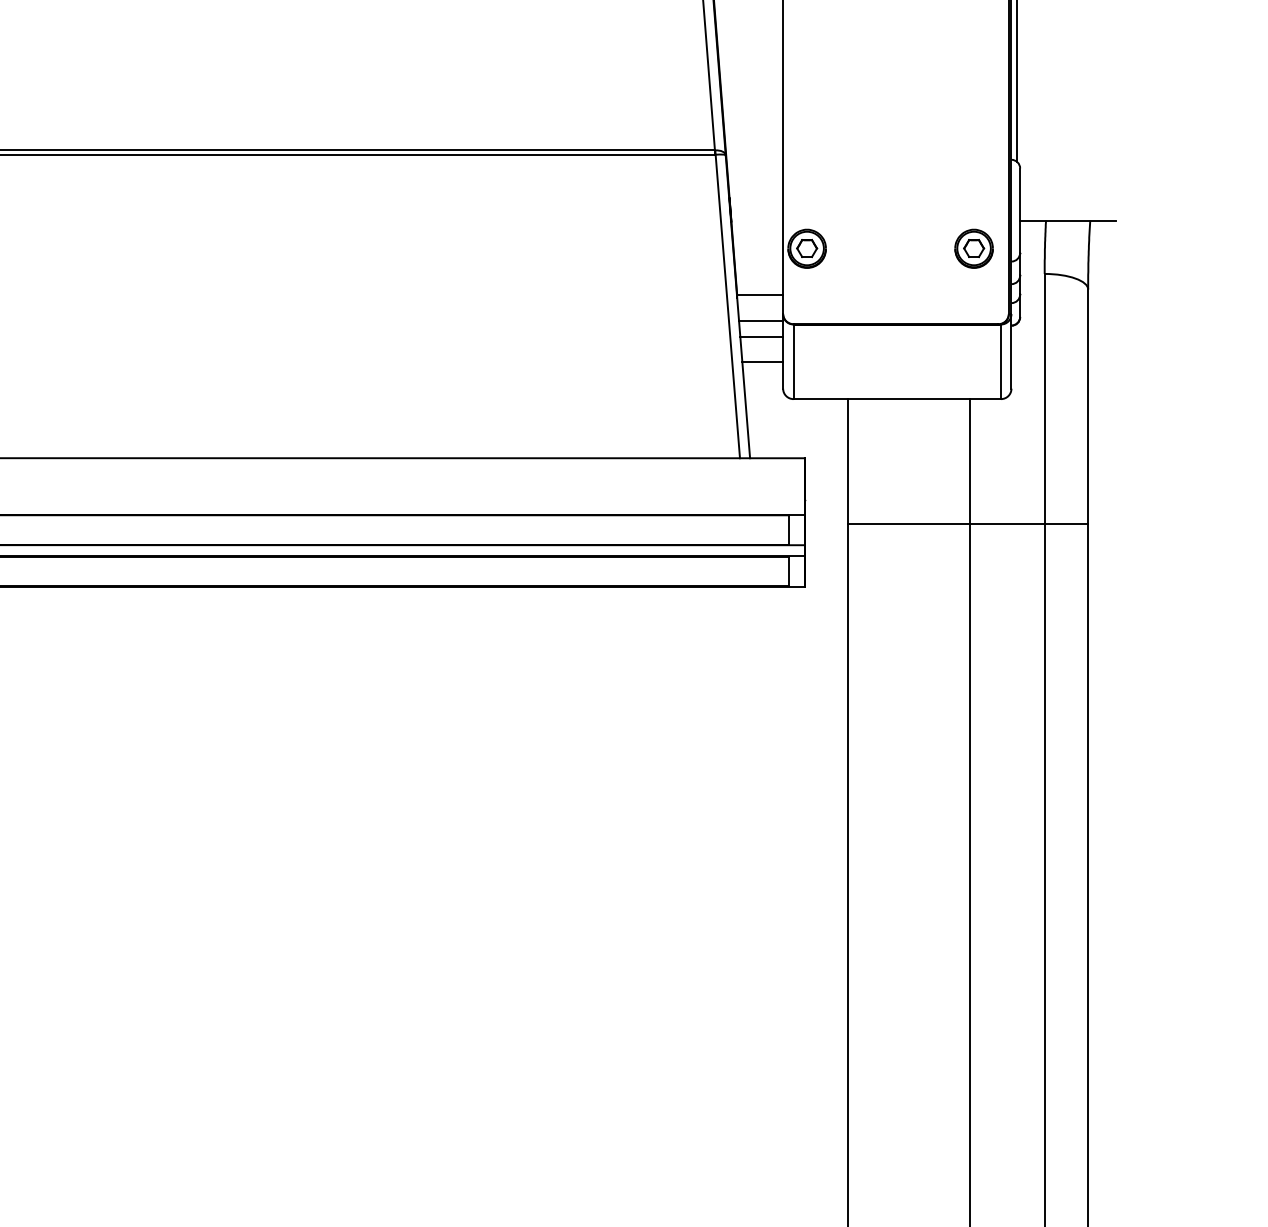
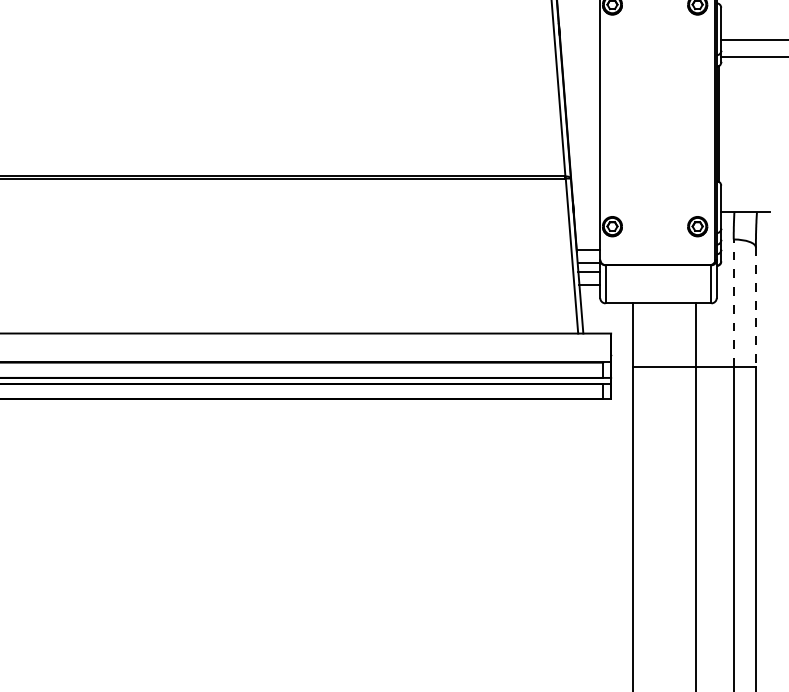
line: (1044, 399) -> (733, 303), solid -> dashed
line: (1087, 407) -> (755, 307), solid -> dashed

